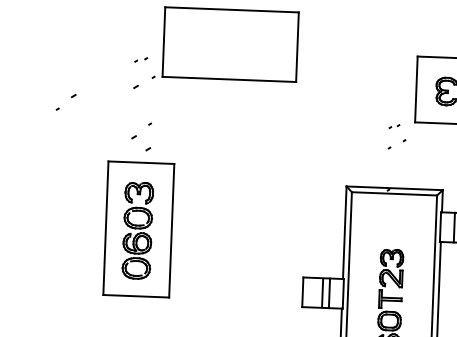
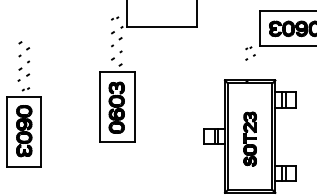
part: (65, 102) -> (116, 42), moved

